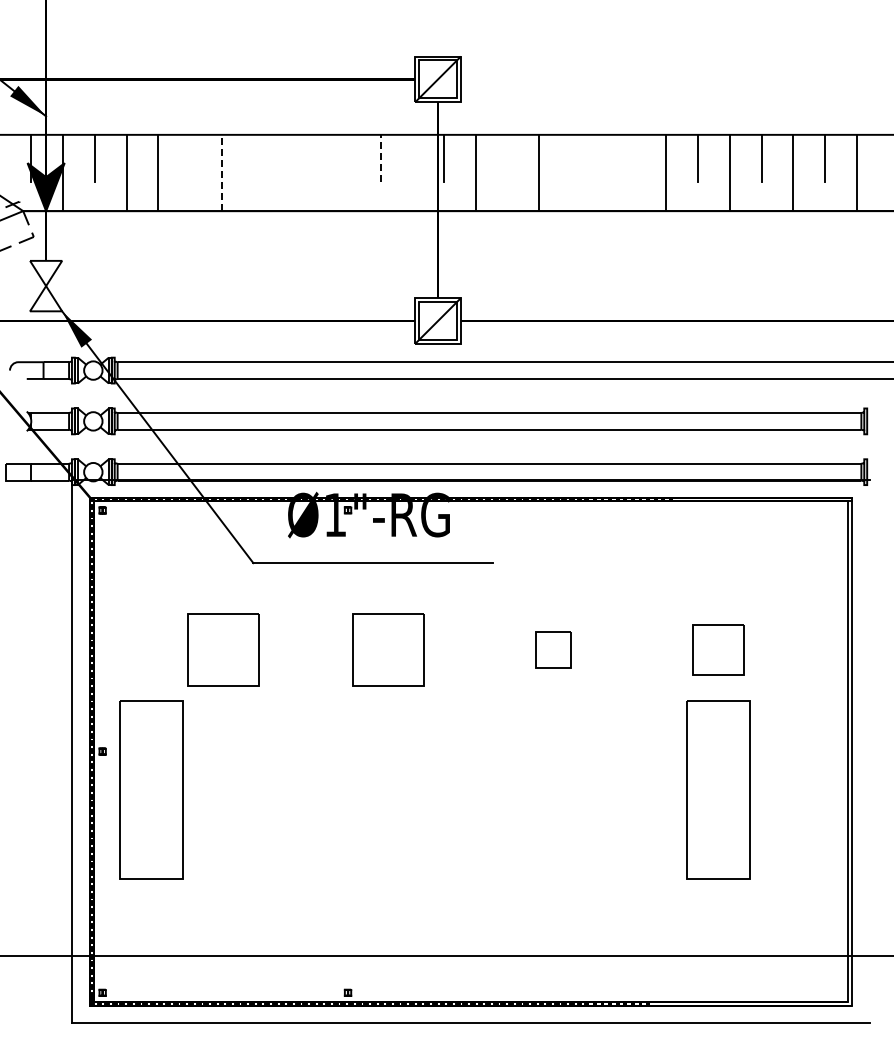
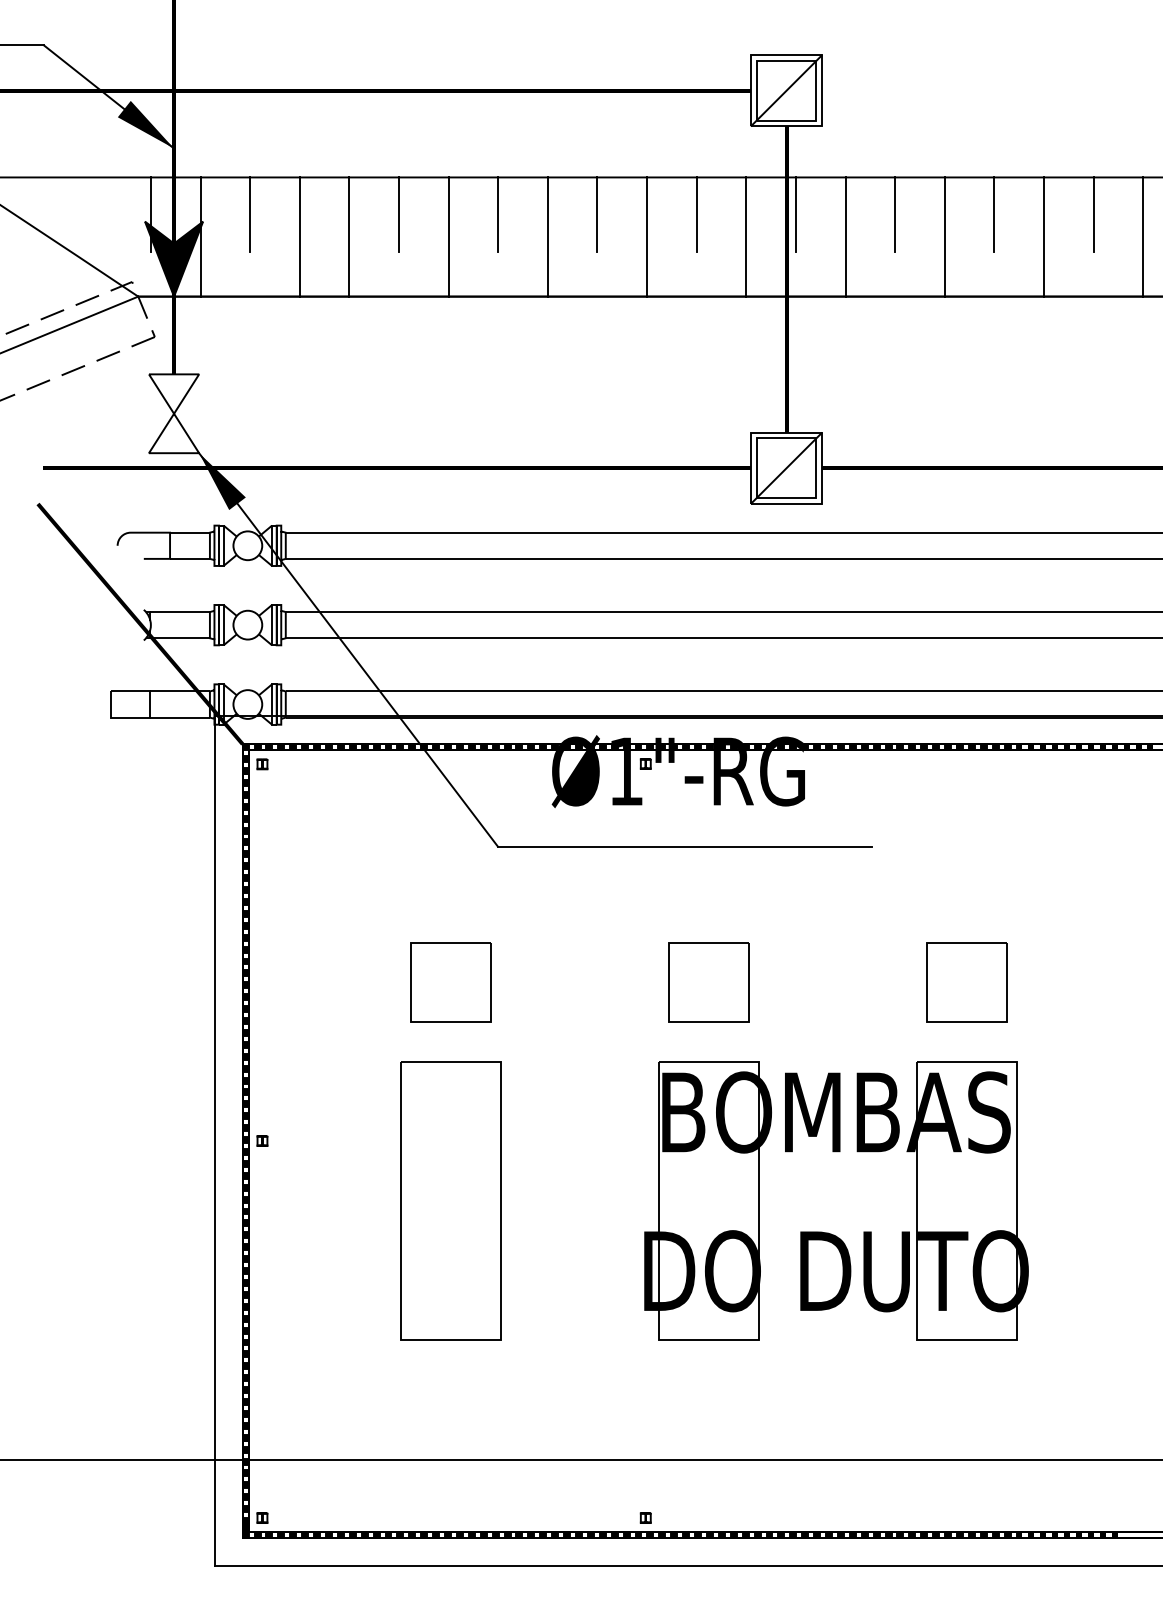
line: (190, 158) -> (399, 214), added
line: (253, 158) -> (498, 214), added
line: (317, 158) -> (598, 214), added
line: (380, 158) -> (696, 214), dashed -> solid
line: (507, 158) -> (894, 214), added
line: (571, 158) -> (994, 214), added
line: (634, 158) -> (1093, 214), added
line: (221, 172) -> (448, 236), dashed -> solid
line: (285, 172) -> (548, 236), added
line: (348, 172) -> (646, 236), added
line: (412, 172) -> (746, 236), added
line: (602, 172) -> (1043, 236), added
part: (223, 649) -> (451, 981), size x0.71
part: (388, 649) -> (709, 981), size x0.71
part: (553, 649) -> (966, 981), size x1.43
part: (151, 789) -> (451, 1200), moved
part: (466, 810) -> (830, 1233), added

